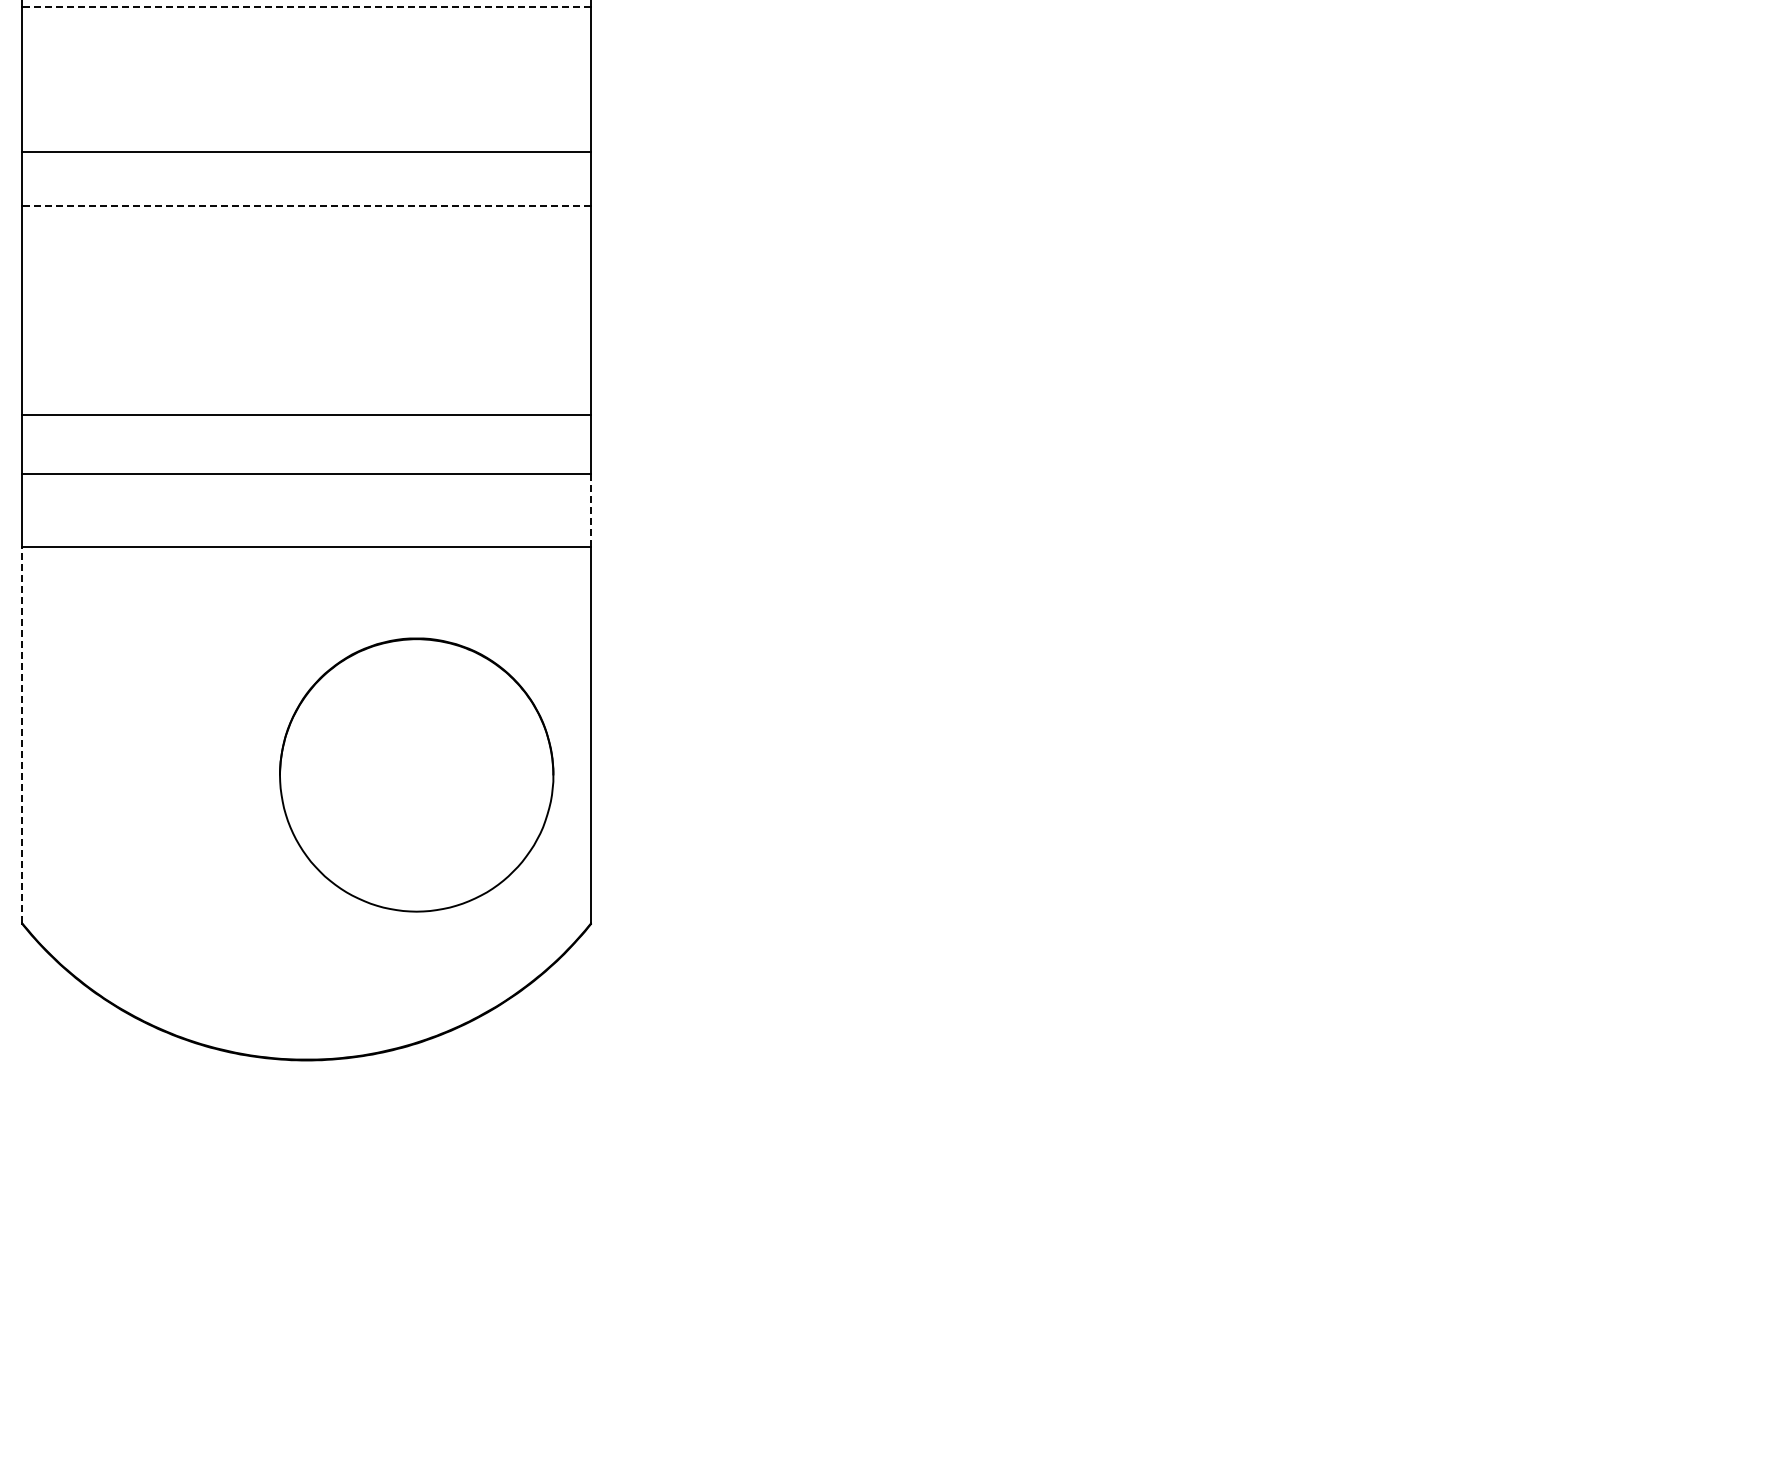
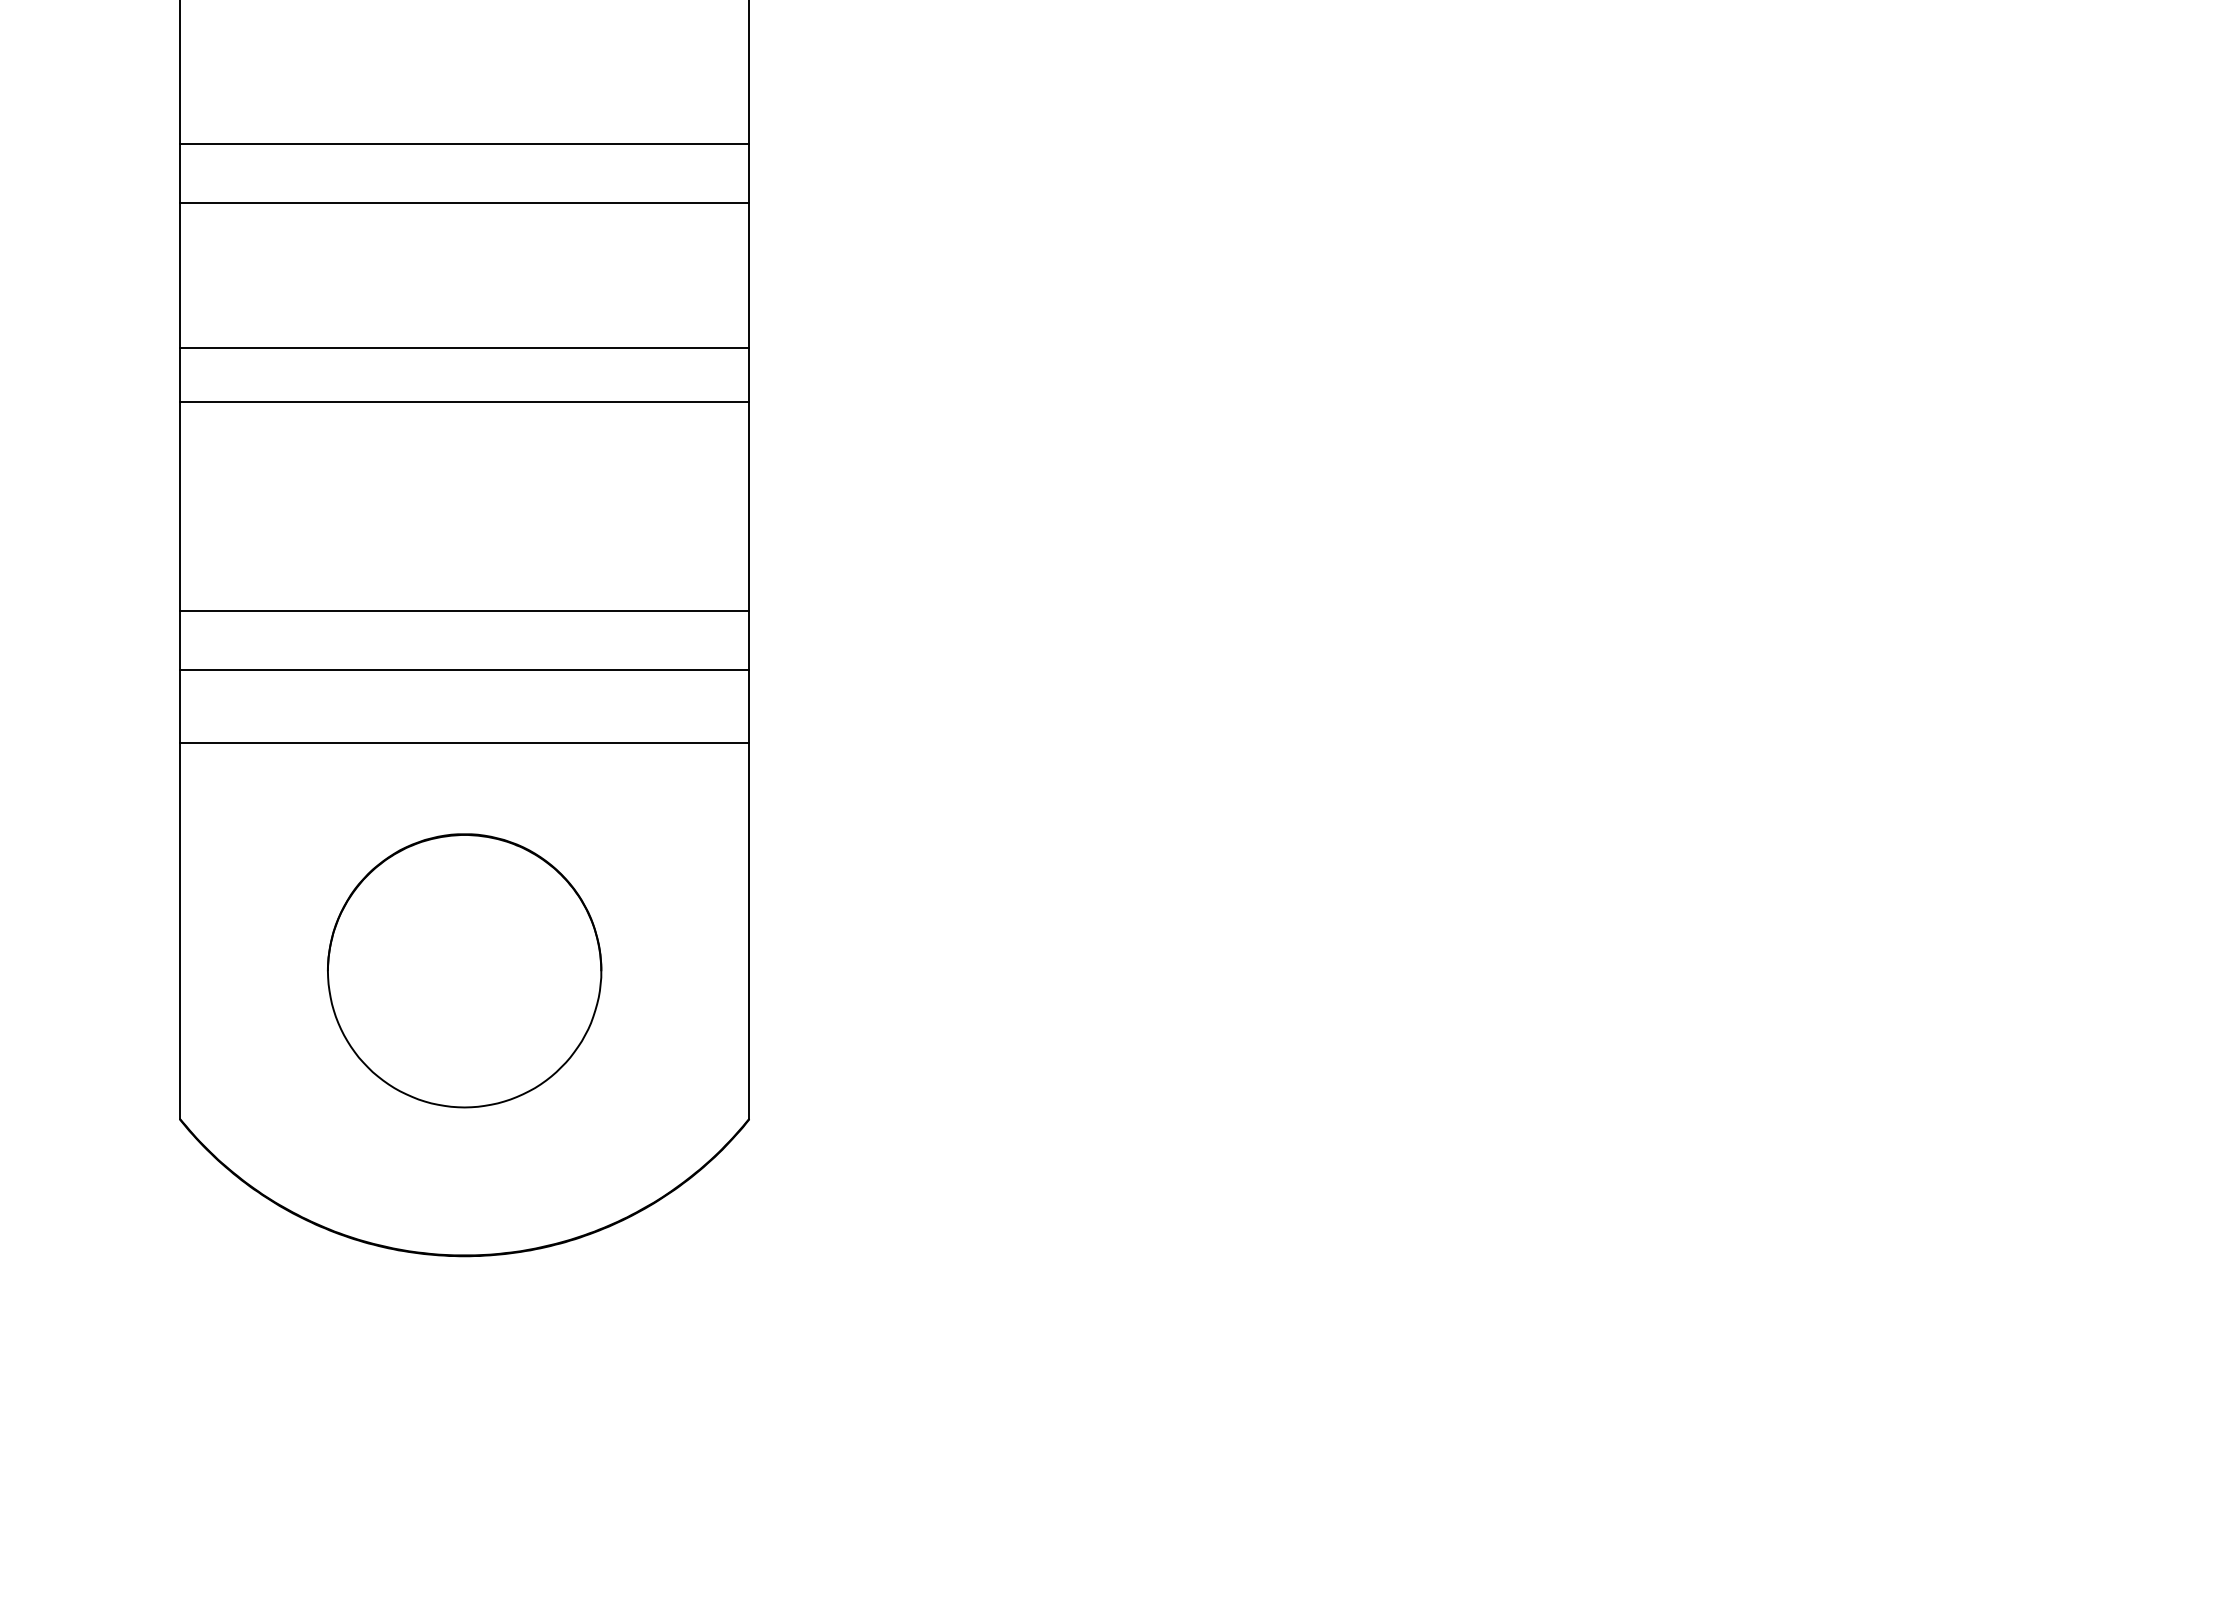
line: (306, 6) -> (464, 202), dashed -> solid
line: (306, 206) -> (464, 402), dashed -> solid
line: (591, 510) -> (749, 706), dashed -> solid
line: (21, 734) -> (179, 930), dashed -> solid
part: (416, 774) -> (464, 970), moved

